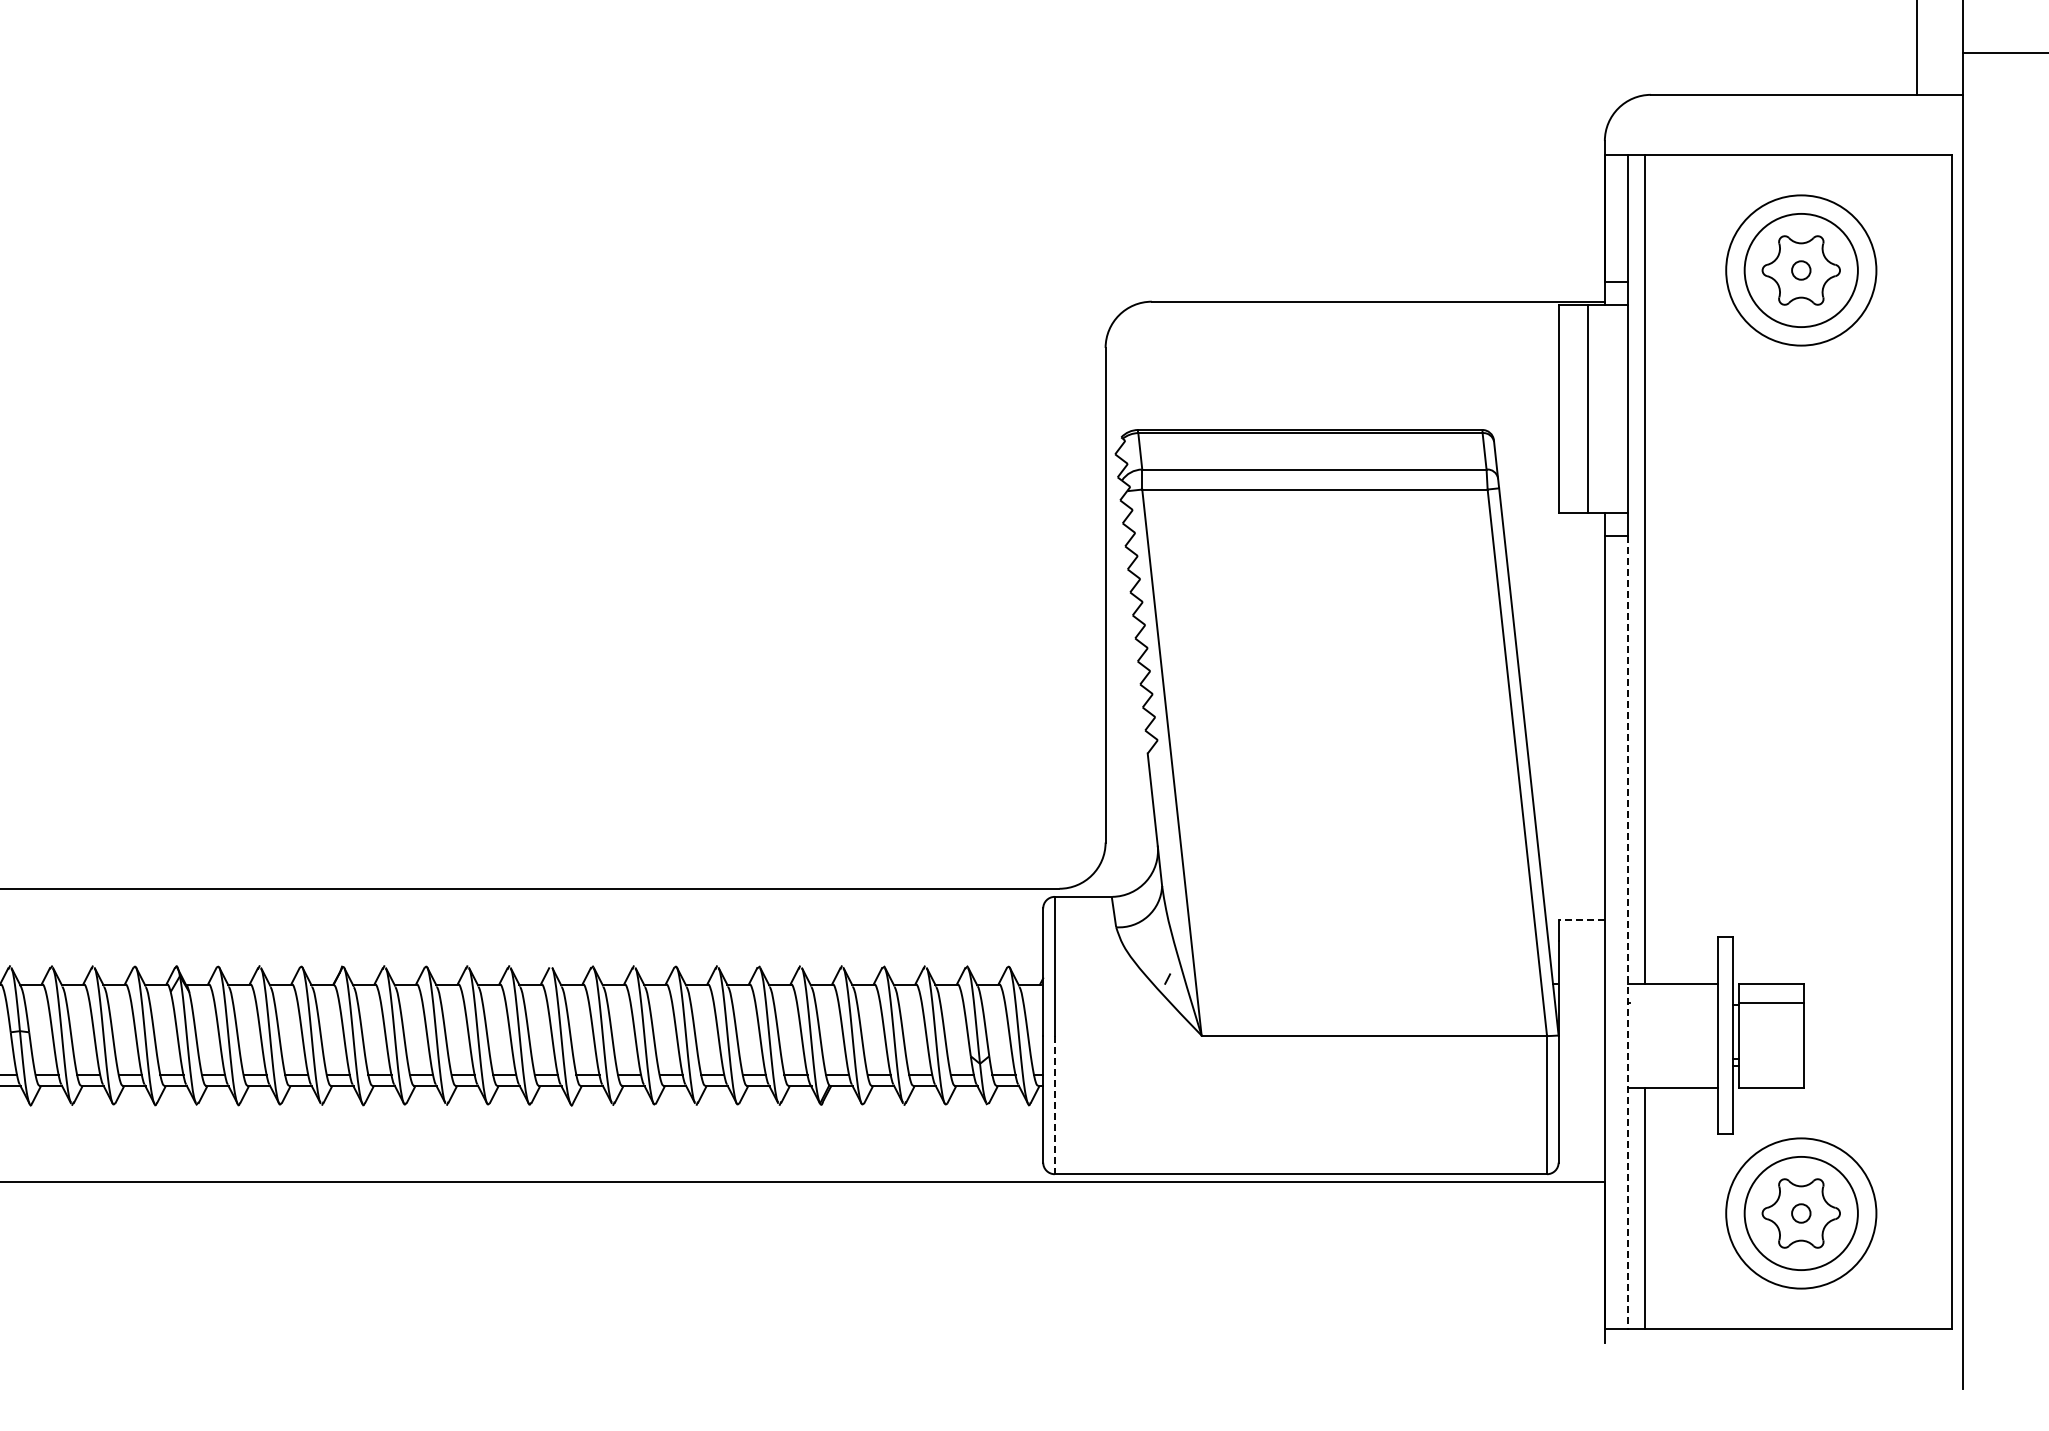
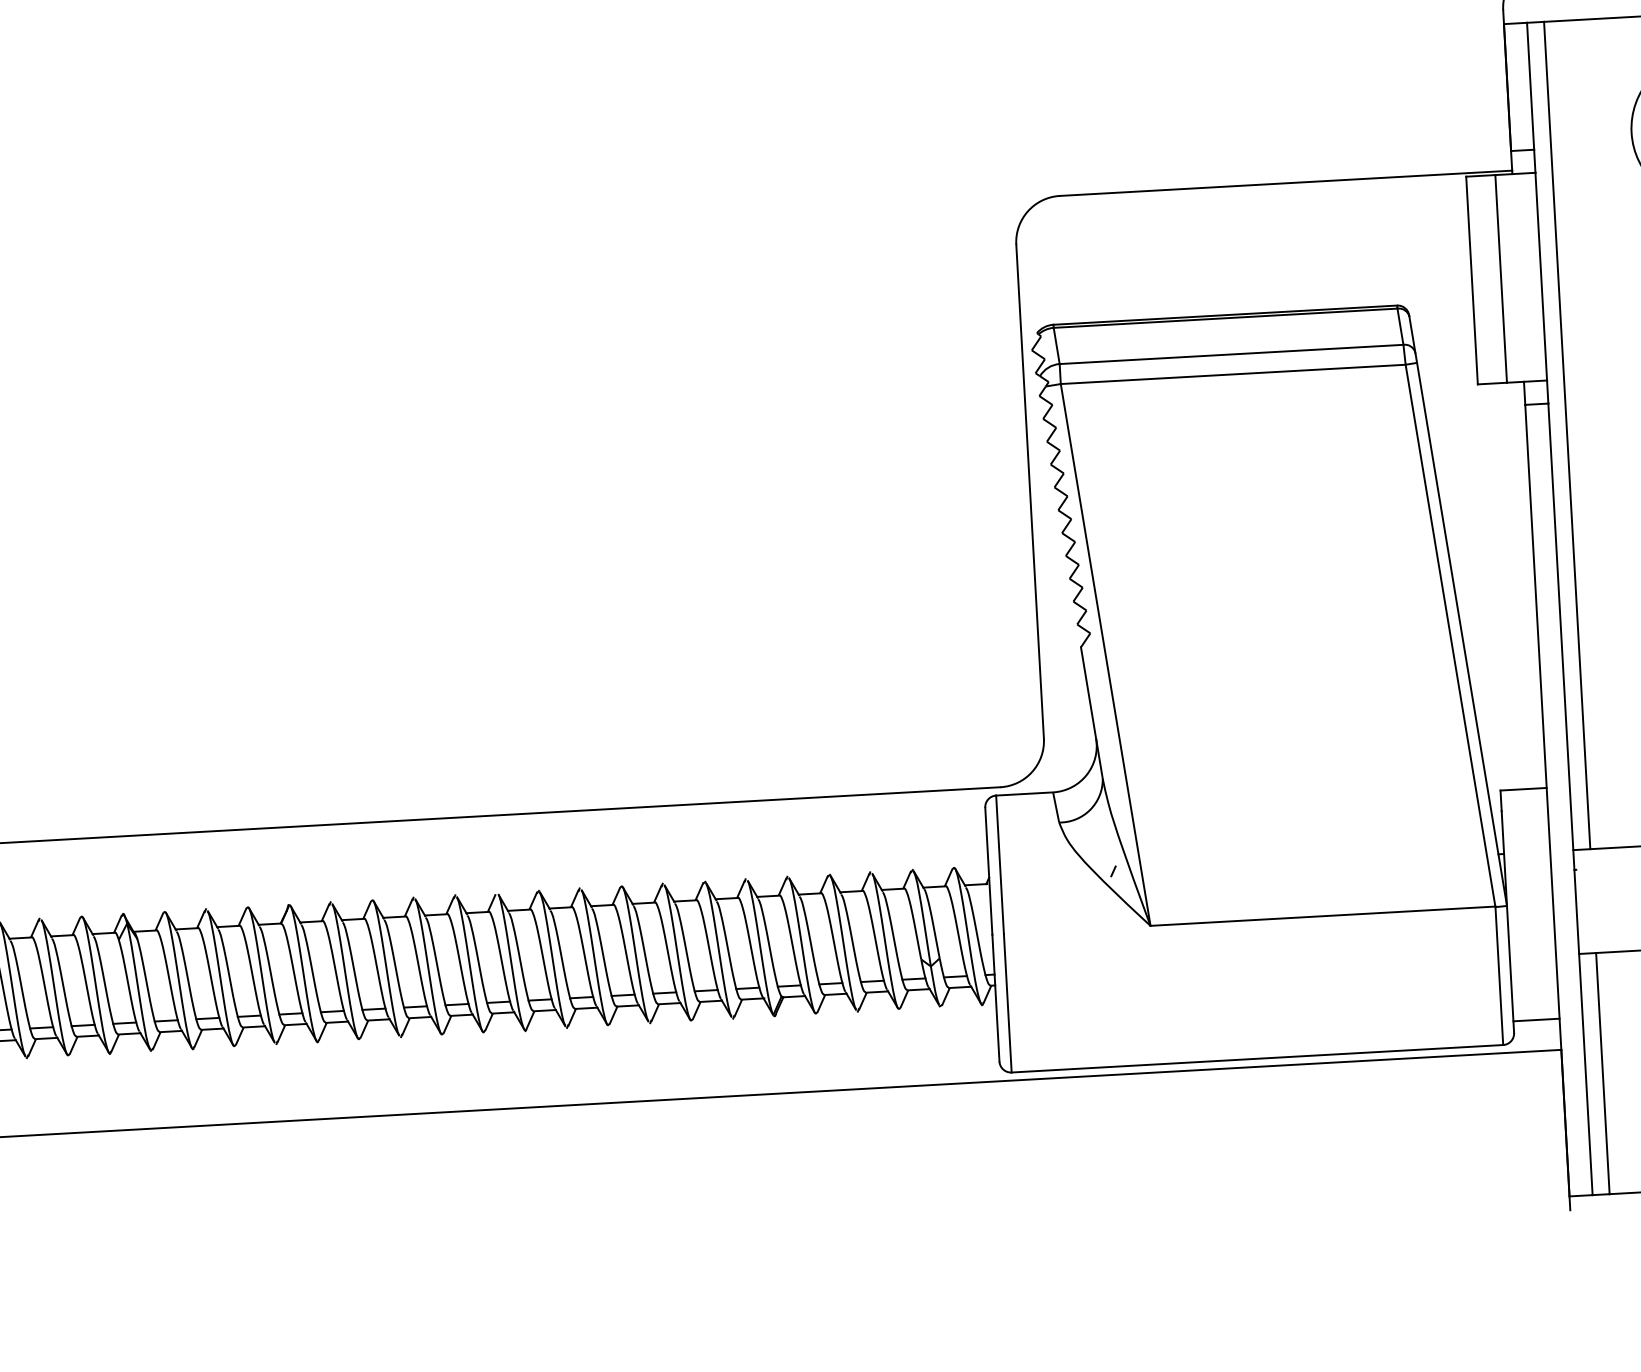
line: (1581, 919) -> (1523, 788), dashed -> solid
line: (1627, 933) -> (1570, 800), dashed -> solid
line: (1054, 1105) -> (1007, 1003), dashed -> solid
line: (1581, 1151) -> (1536, 1020), added

